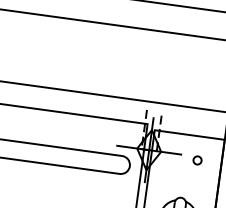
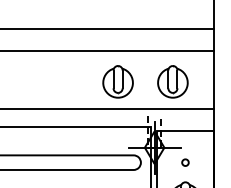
part: (114, 62) -> (117, 81), added
part: (182, 71) -> (172, 81), added
circle: (197, 160) -> (185, 162), moved

